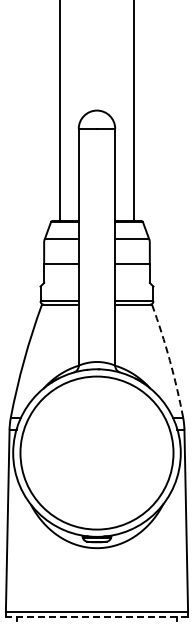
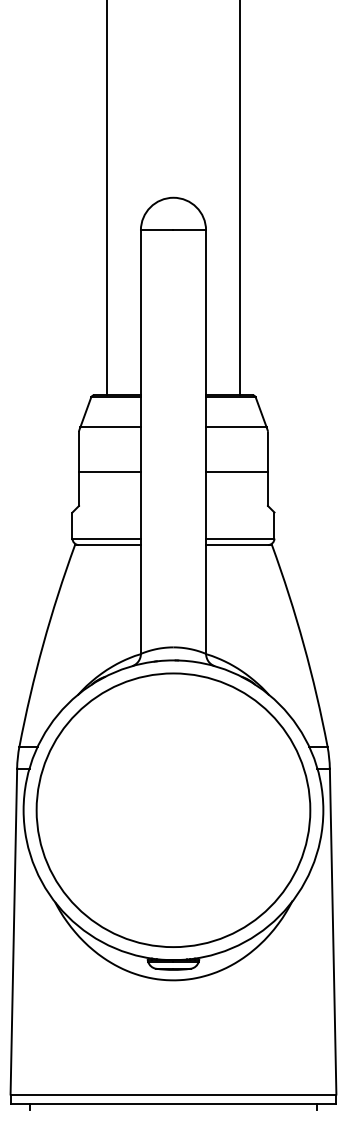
arc: (169, 360) -> (303, 644), dashed -> solid
line: (96, 617) -> (172, 1104), dashed -> solid

